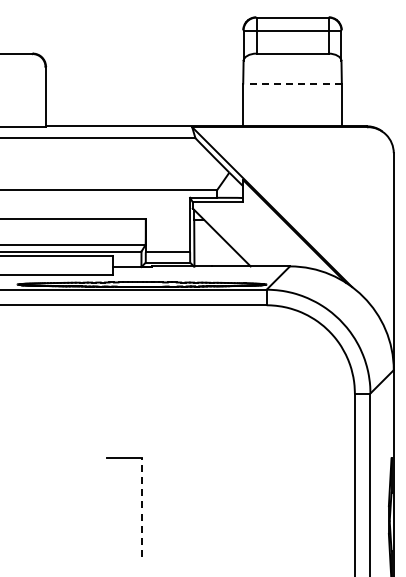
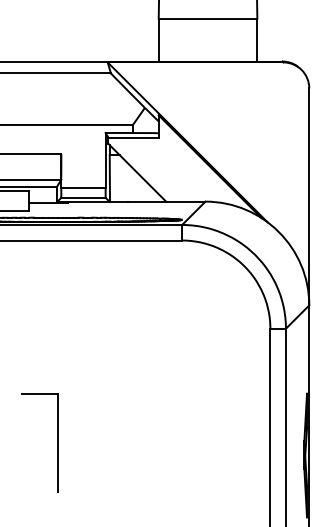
line: (292, 83) -> (208, 18), dashed -> solid
line: (142, 507) -> (58, 442), dashed -> solid

